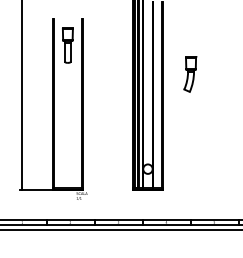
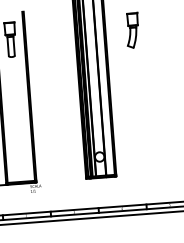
part: (190, 74) -> (132, 30), moved

